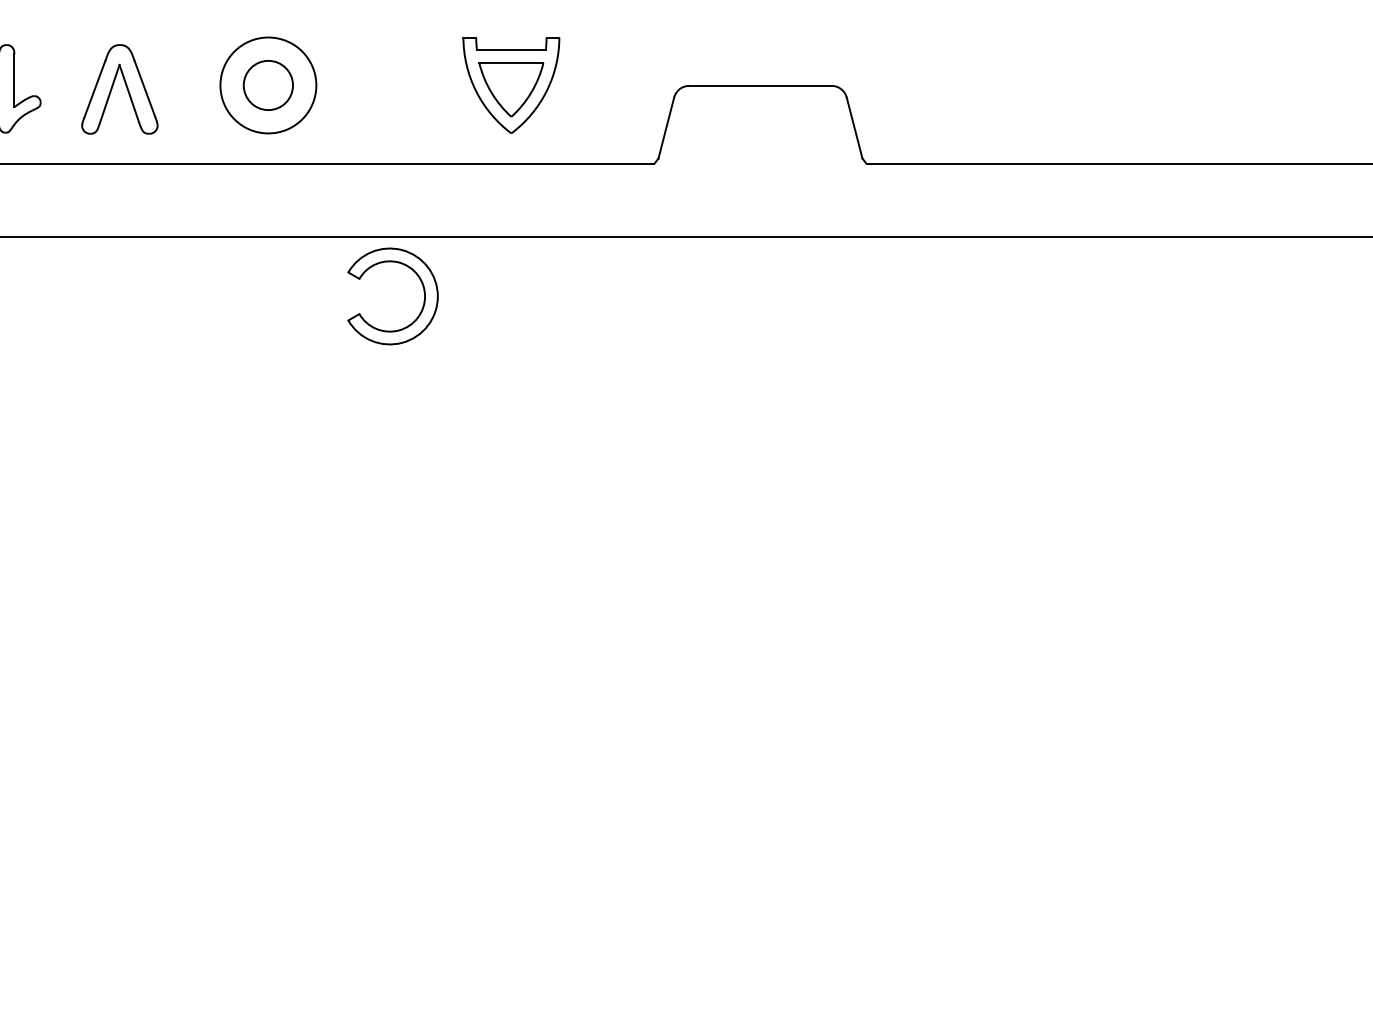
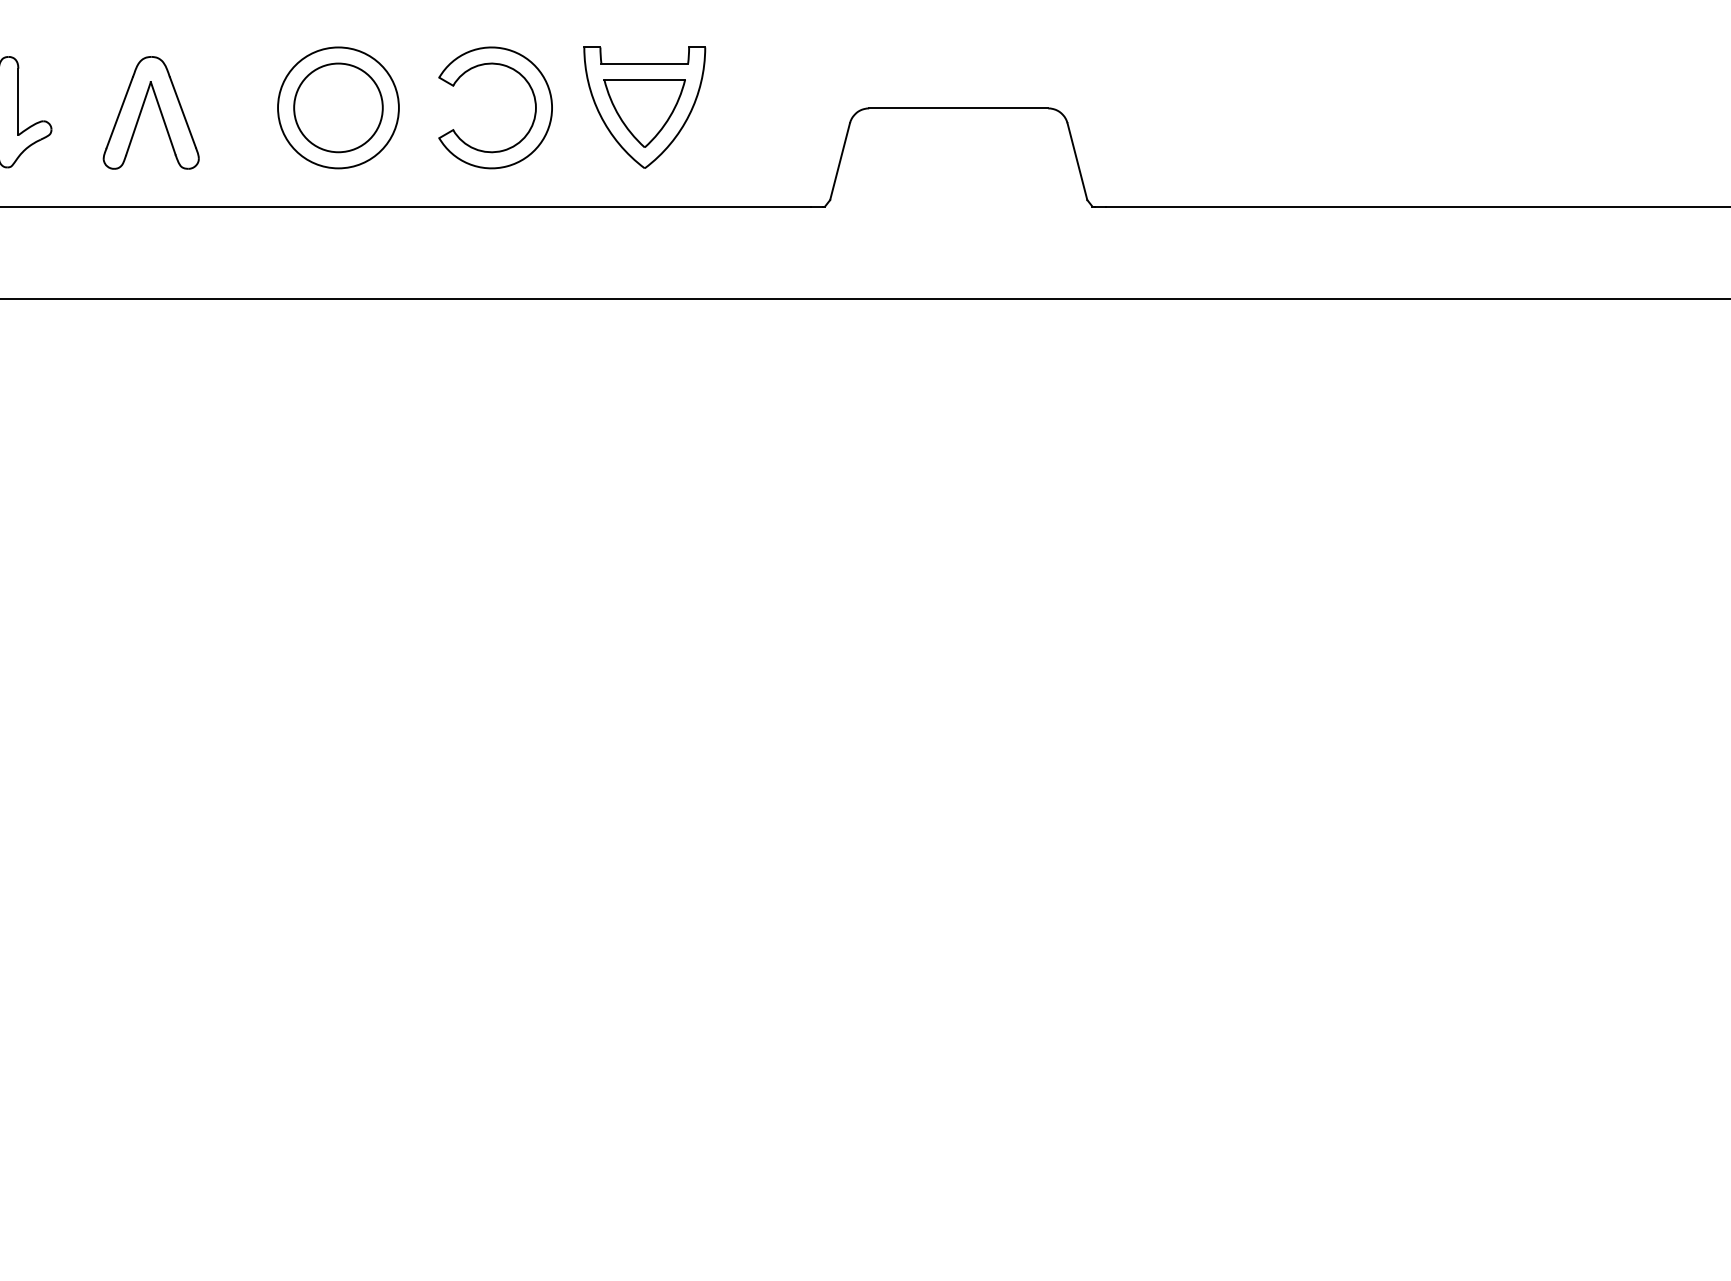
circle: (268, 85) -> (338, 107), size x1.43
part: (423, 292) -> (533, 102), moved

